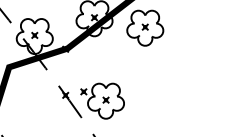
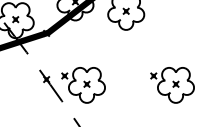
part: (191, 100) -> (172, 84), added

